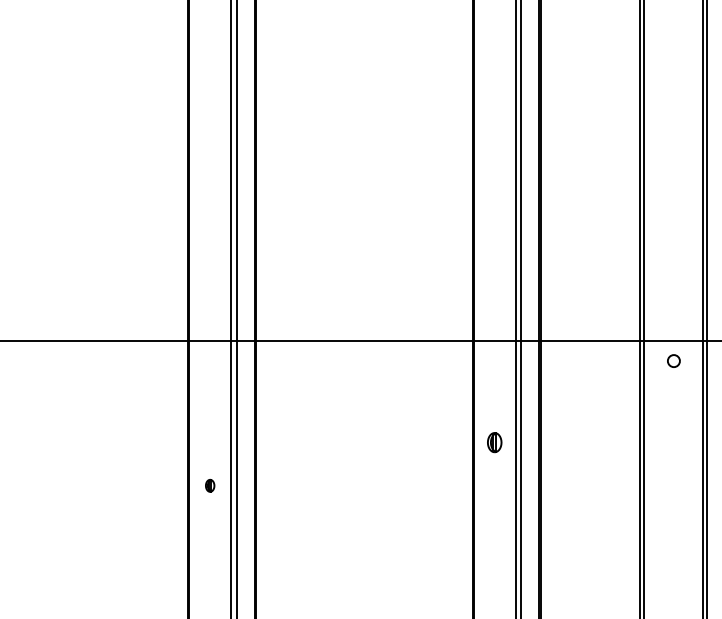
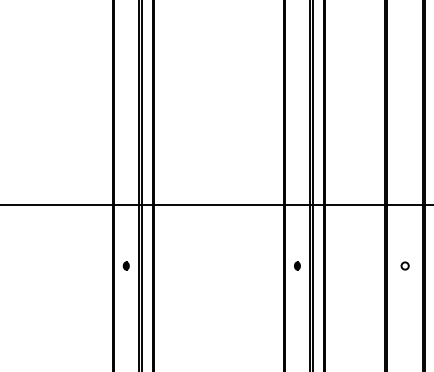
circle: (672, 360) -> (404, 265), moved
part: (494, 441) -> (297, 265), size x0.62
part: (208, 484) -> (125, 265), moved

